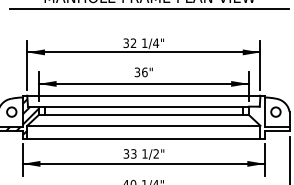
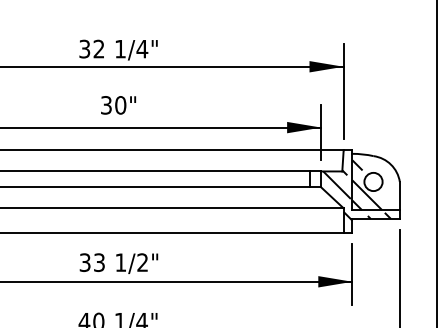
text: (144, 71) -> (120, 103), 36" -> 30"
hatch: (266, 117) -> (355, 192), added

